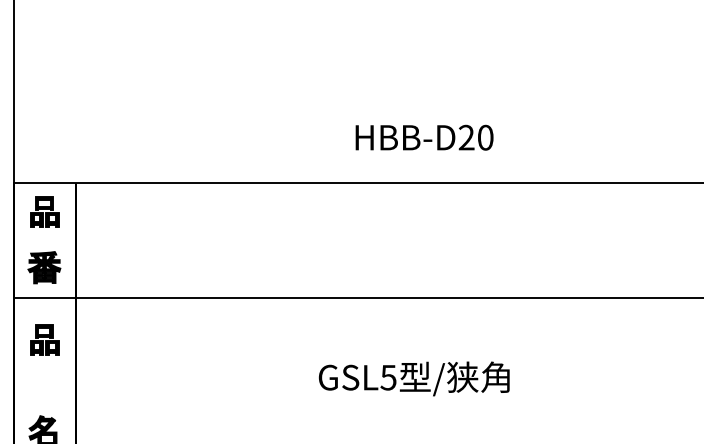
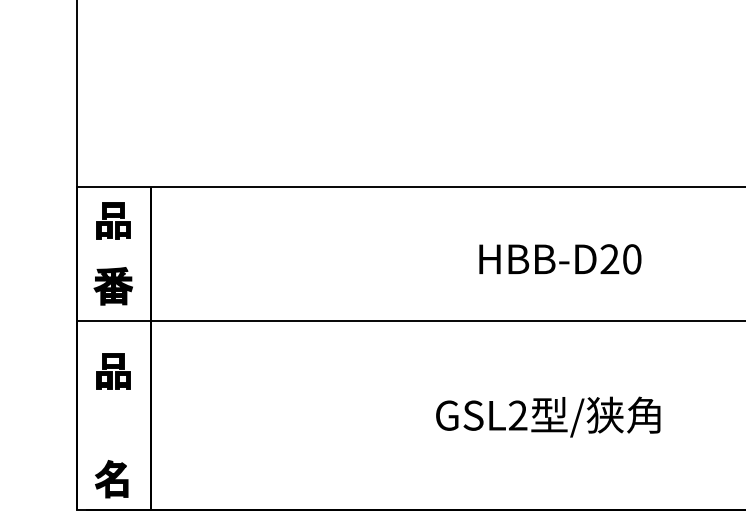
text: (424, 137) -> (560, 259), moved
text: (388, 377) -> (517, 415), GSL5 -> GSL2

